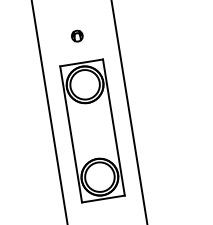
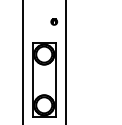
part: (75, 35) -> (53, 21), moved

